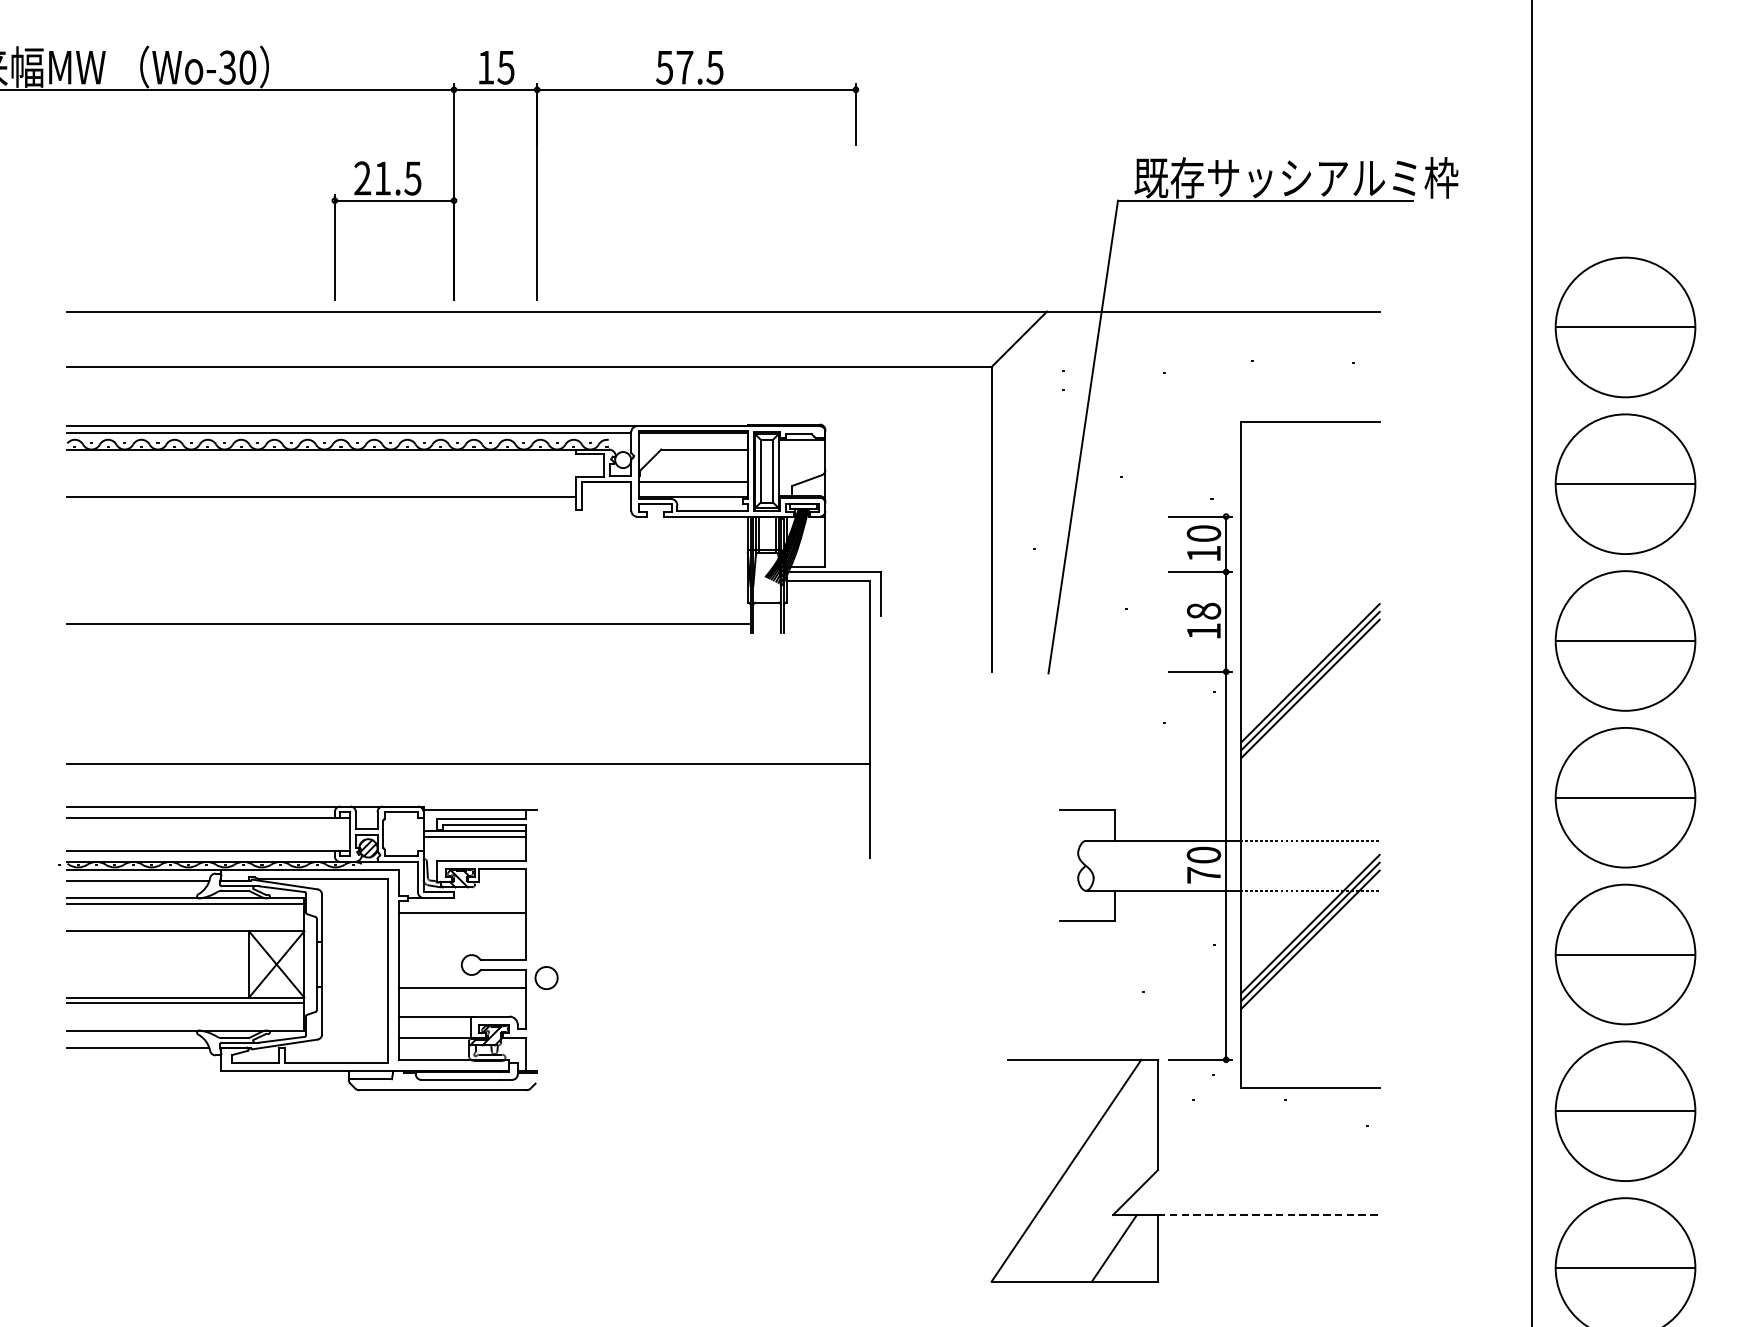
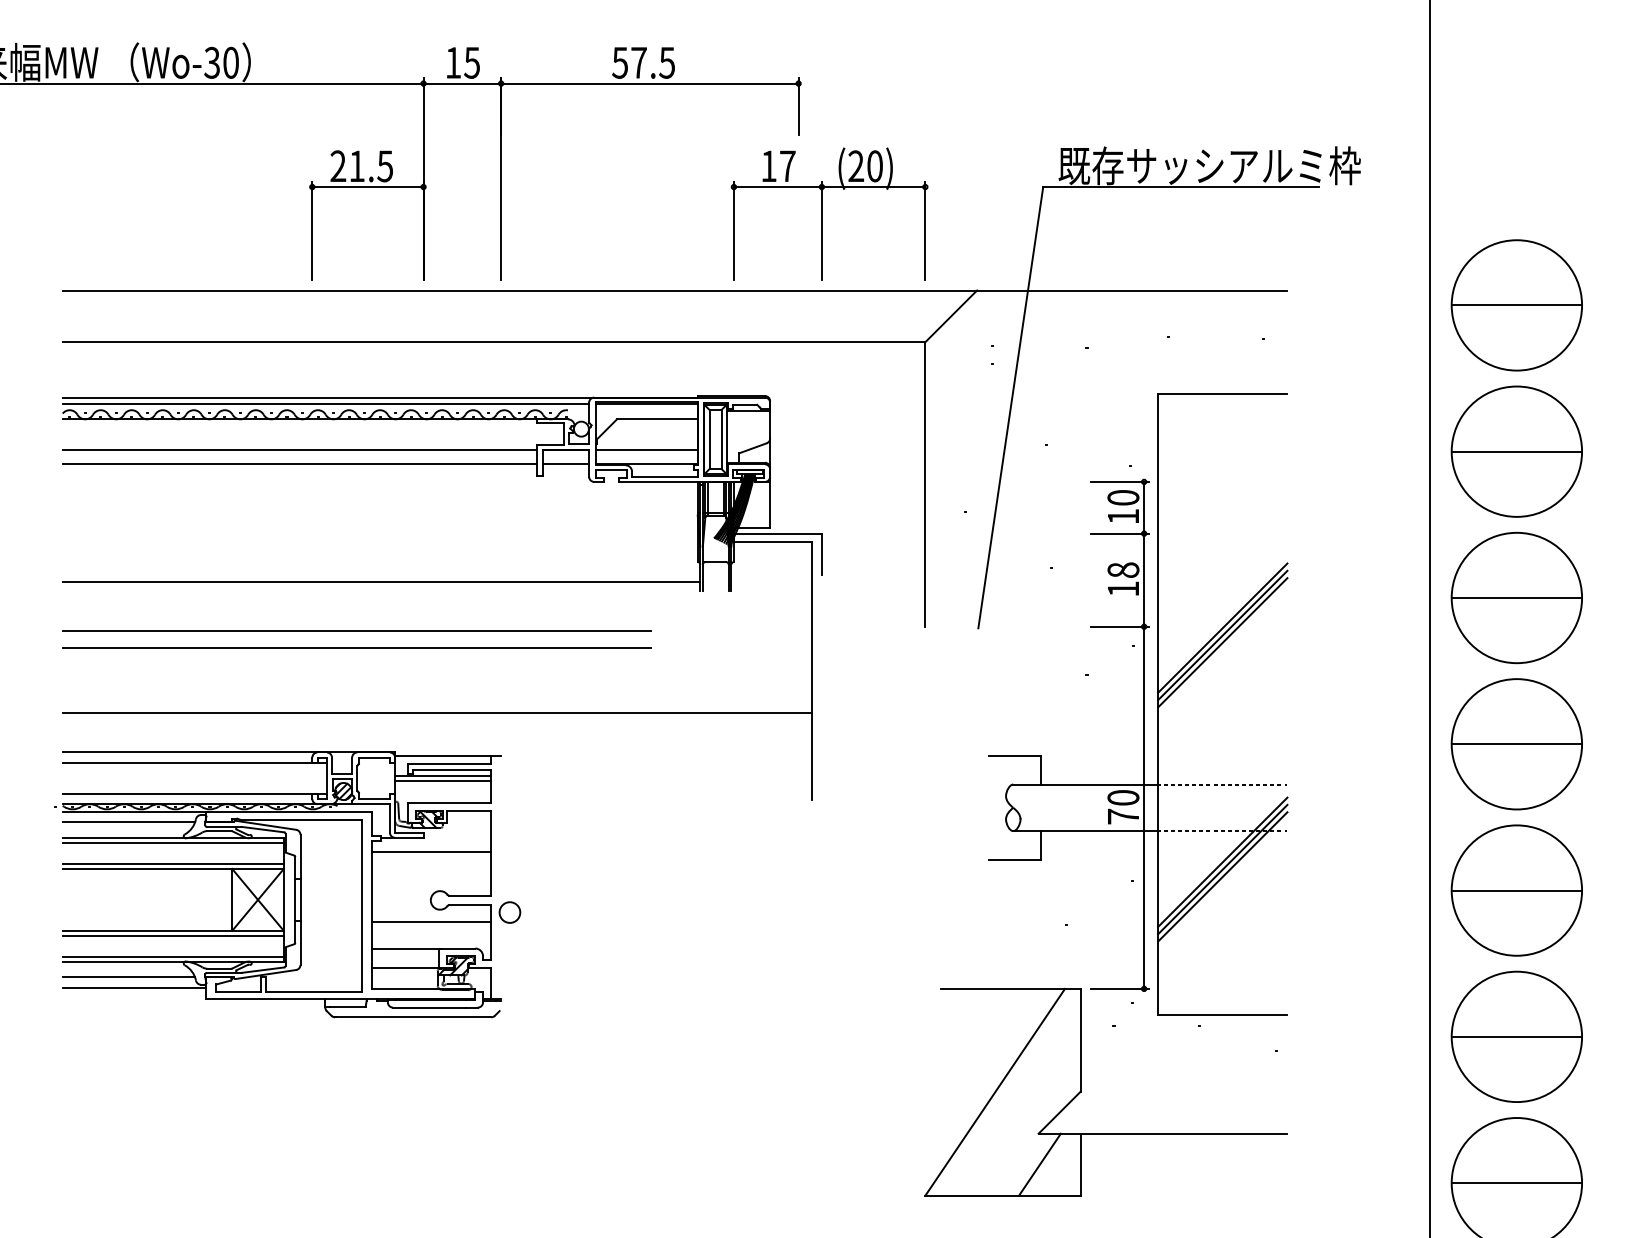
part: (881, 229) -> (822, 213), added
line: (321, 481) -> (299, 449), added
line: (606, 496) -> (565, 463), added
line: (382, 675) -> (356, 630), added
line: (382, 694) -> (356, 647), added
line: (185, 925) -> (172, 863), added
line: (185, 1025) -> (172, 956), added
line: (144, 1058) -> (134, 987), added
line: (1269, 1214) -> (1184, 1133), dashed -> solid

